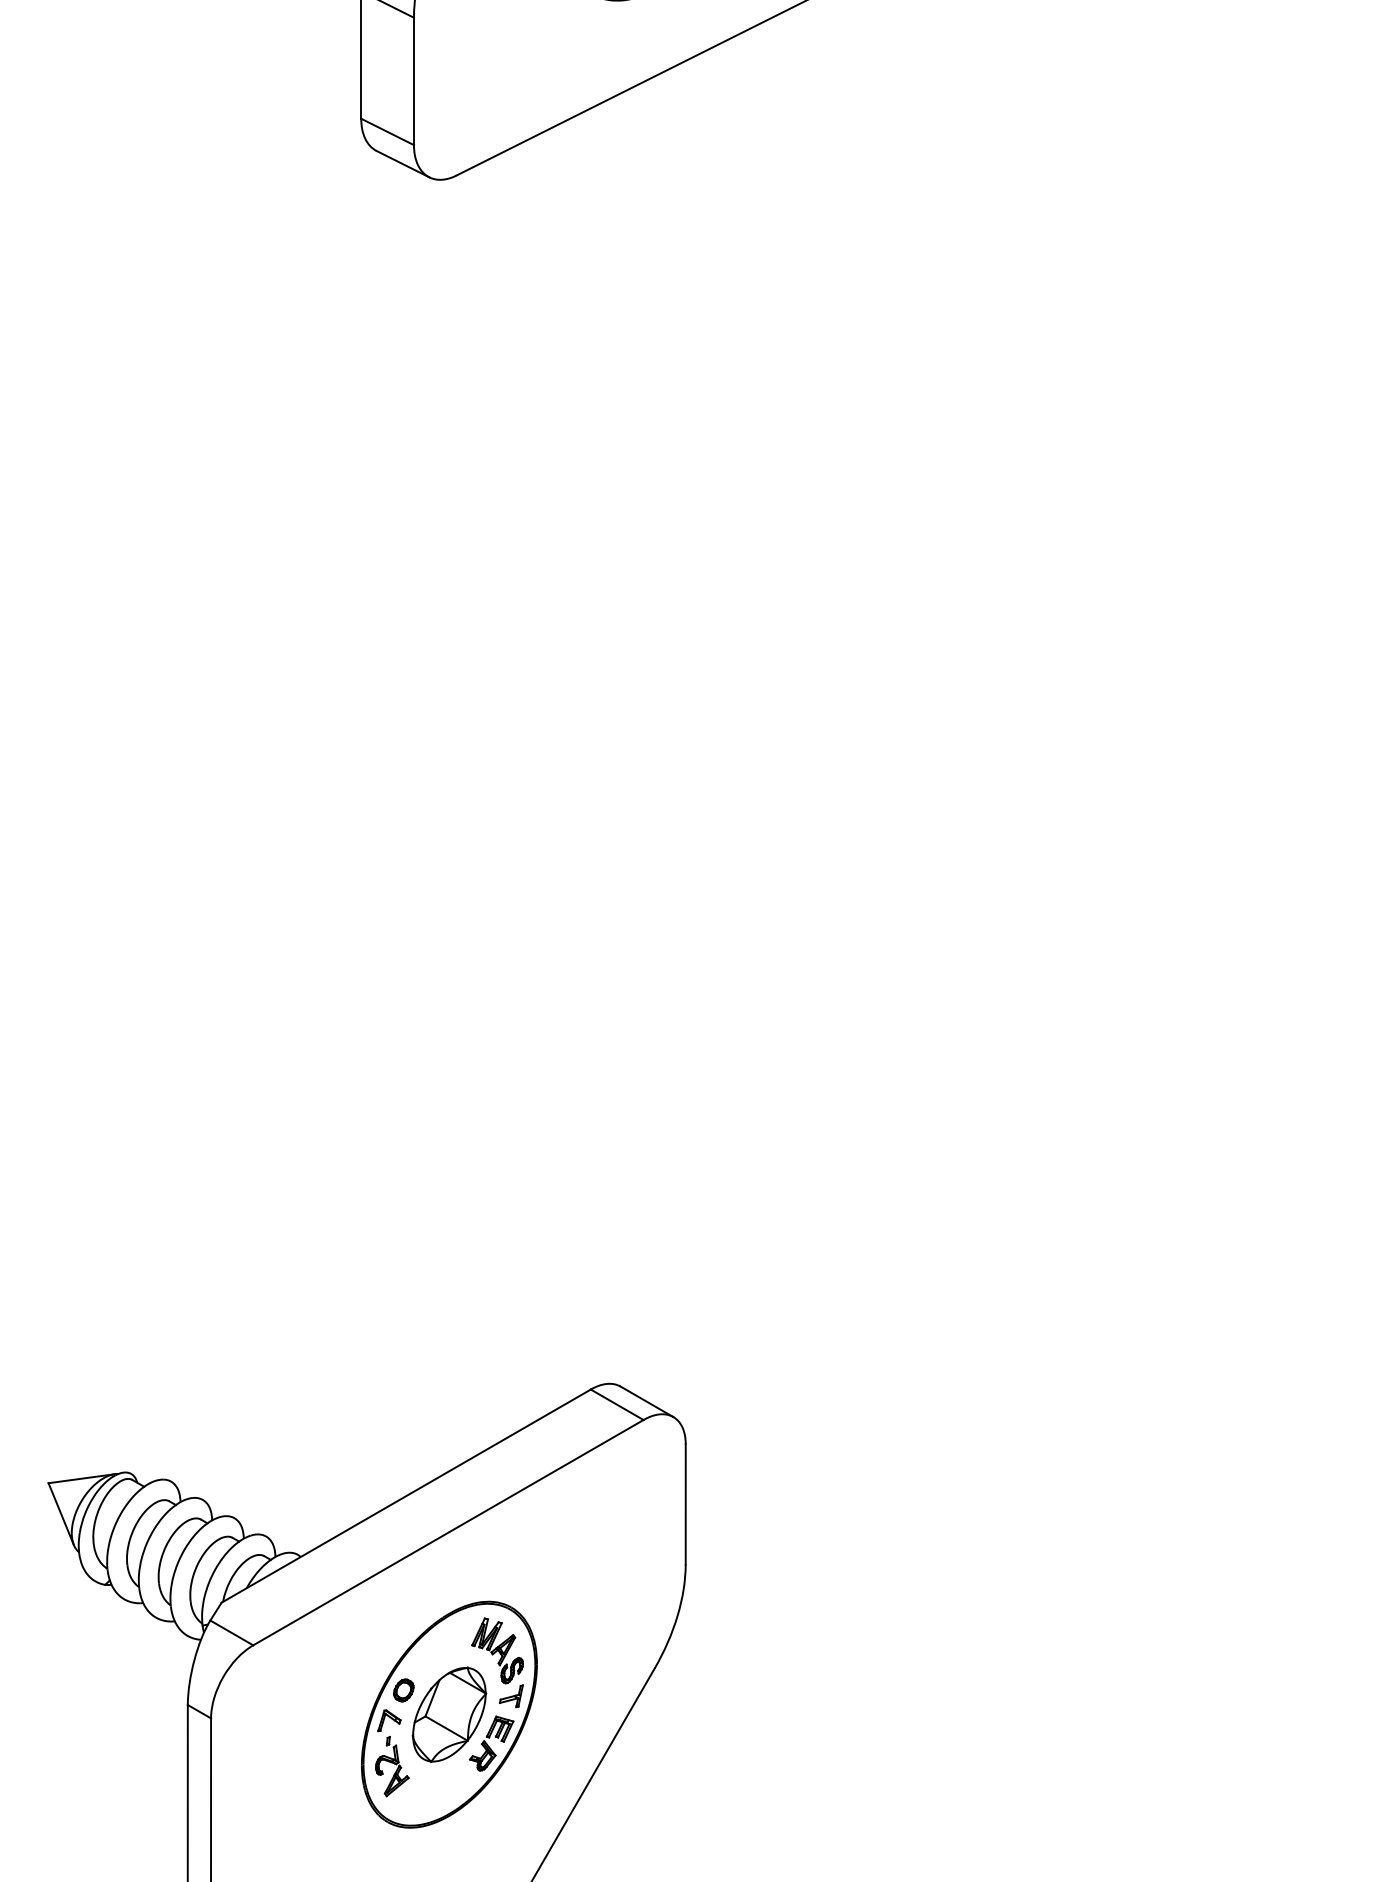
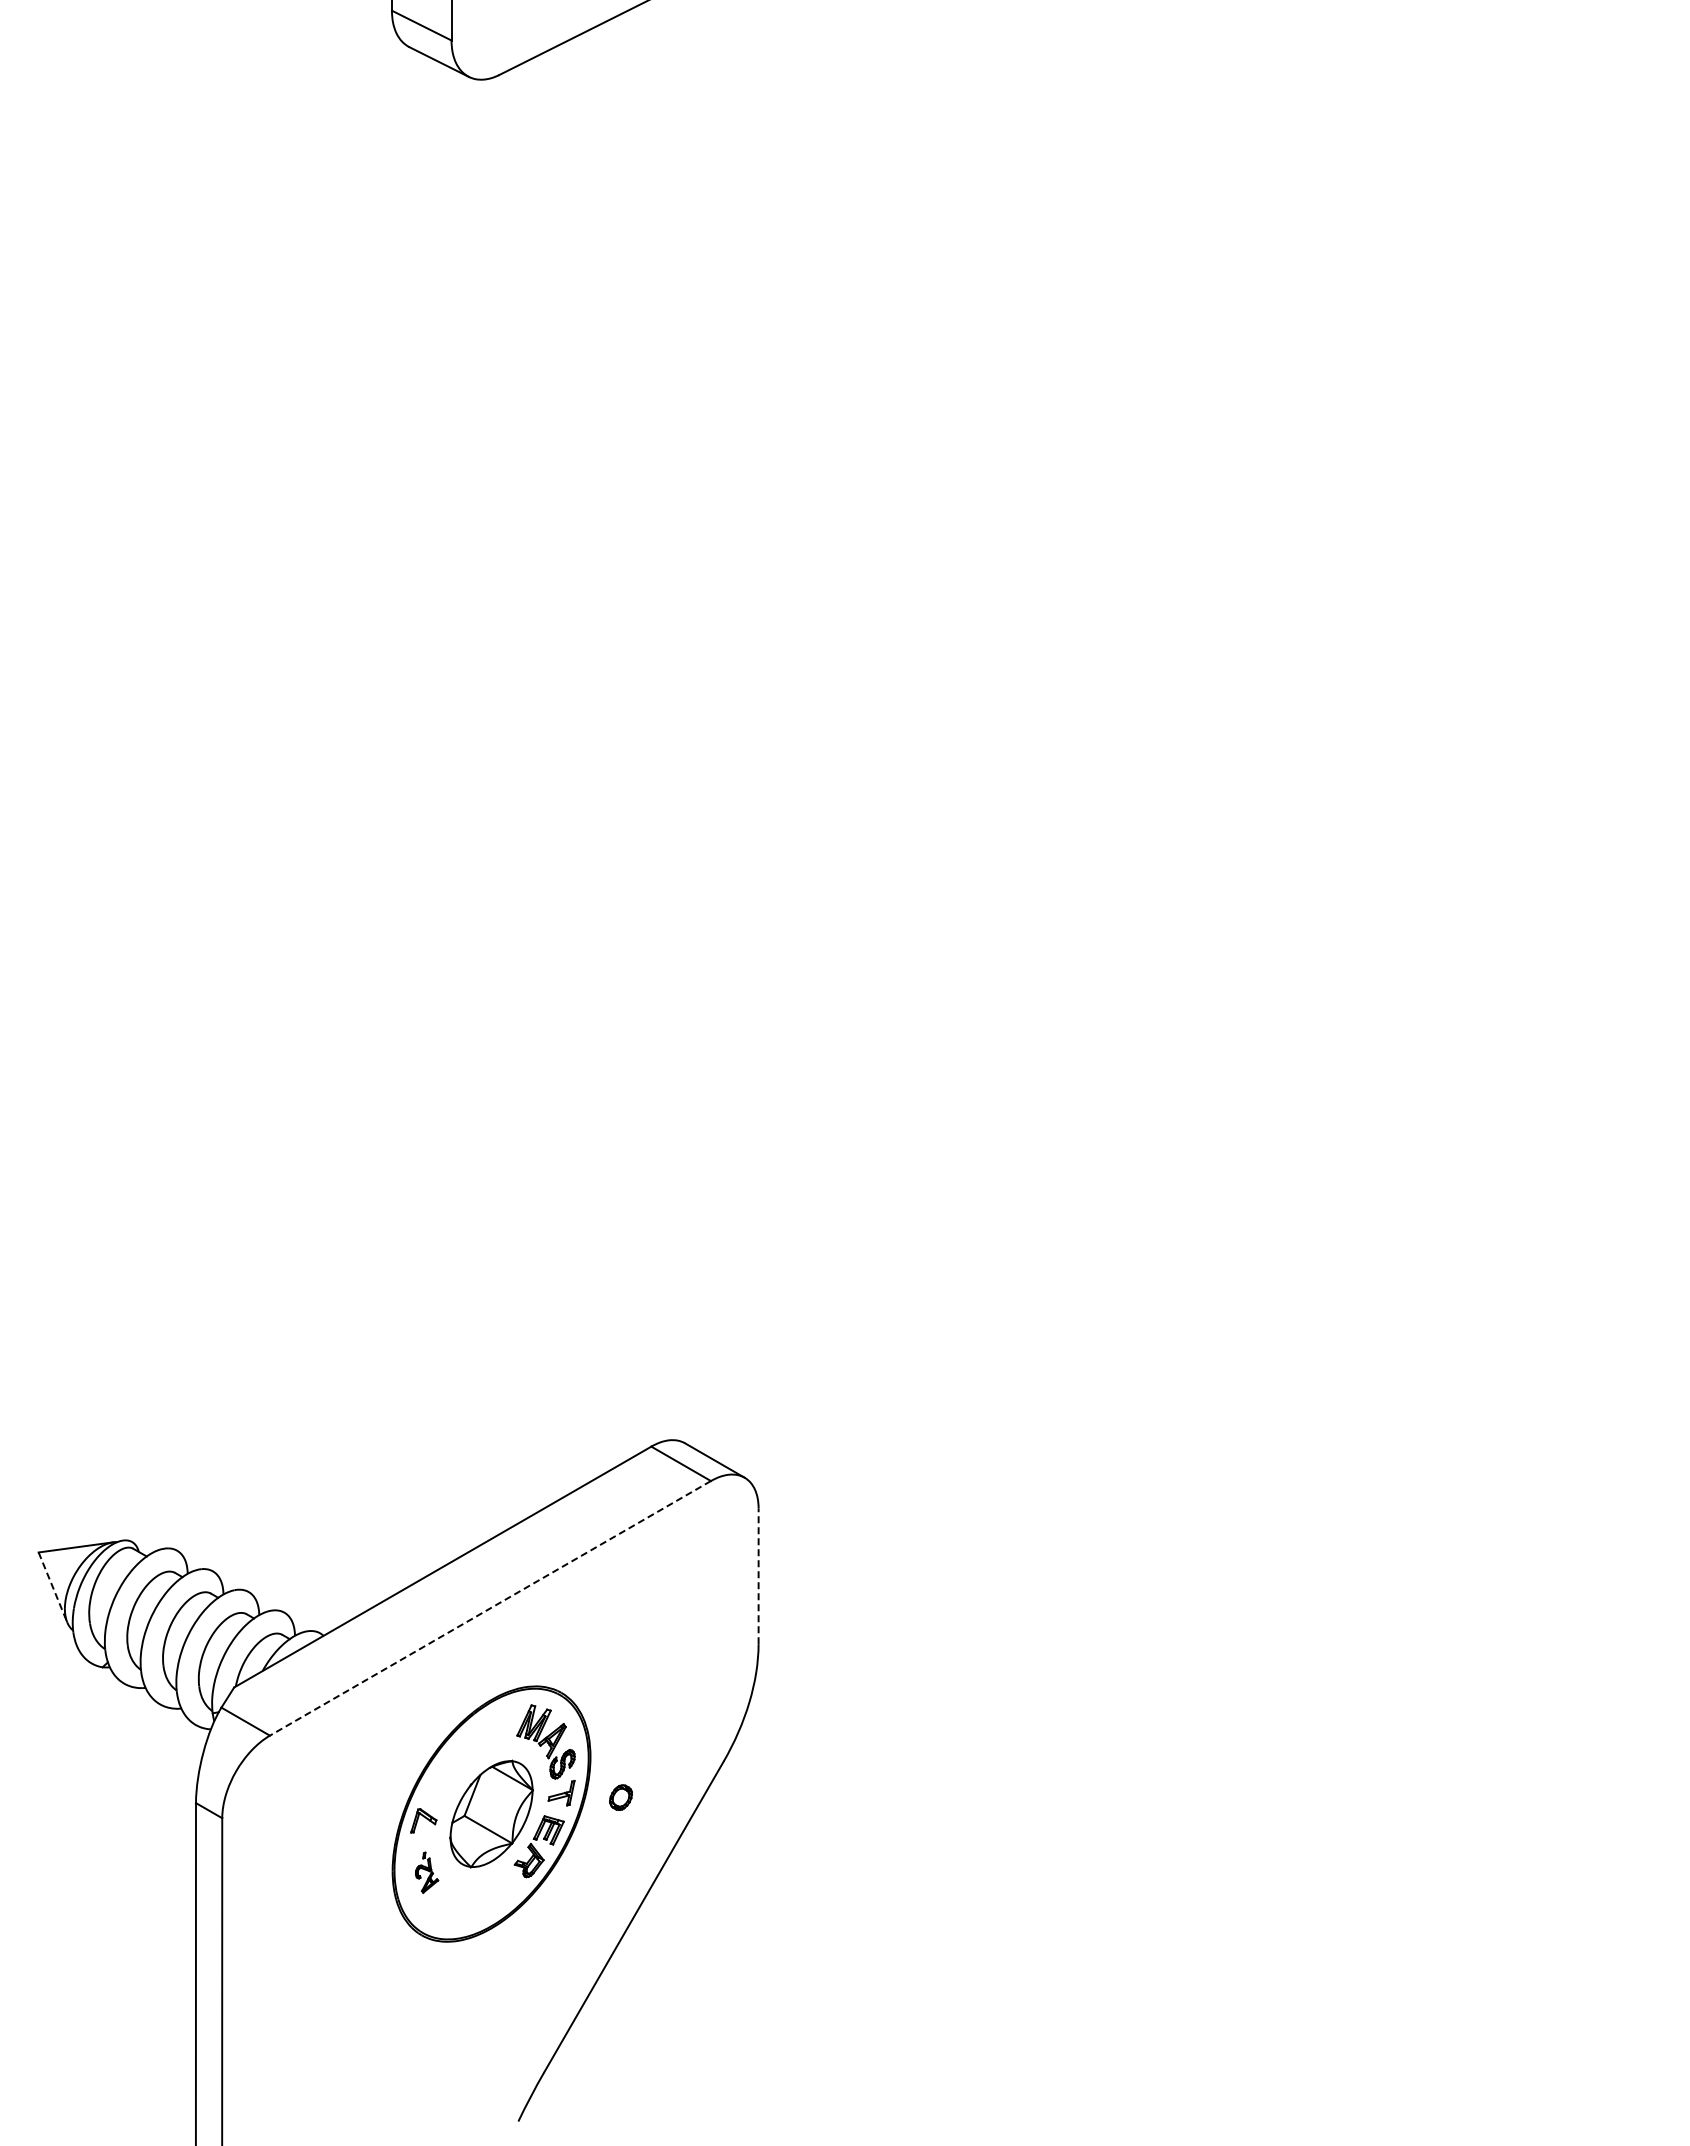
line: (685, 1504) -> (758, 1576), solid -> dashed
line: (60, 1514) -> (52, 1587), solid -> dashed
line: (448, 1532) -> (490, 1608), solid -> dashed
part: (403, 1690) -> (620, 1797), moved
part: (391, 1766) -> (426, 1872), size x0.6

